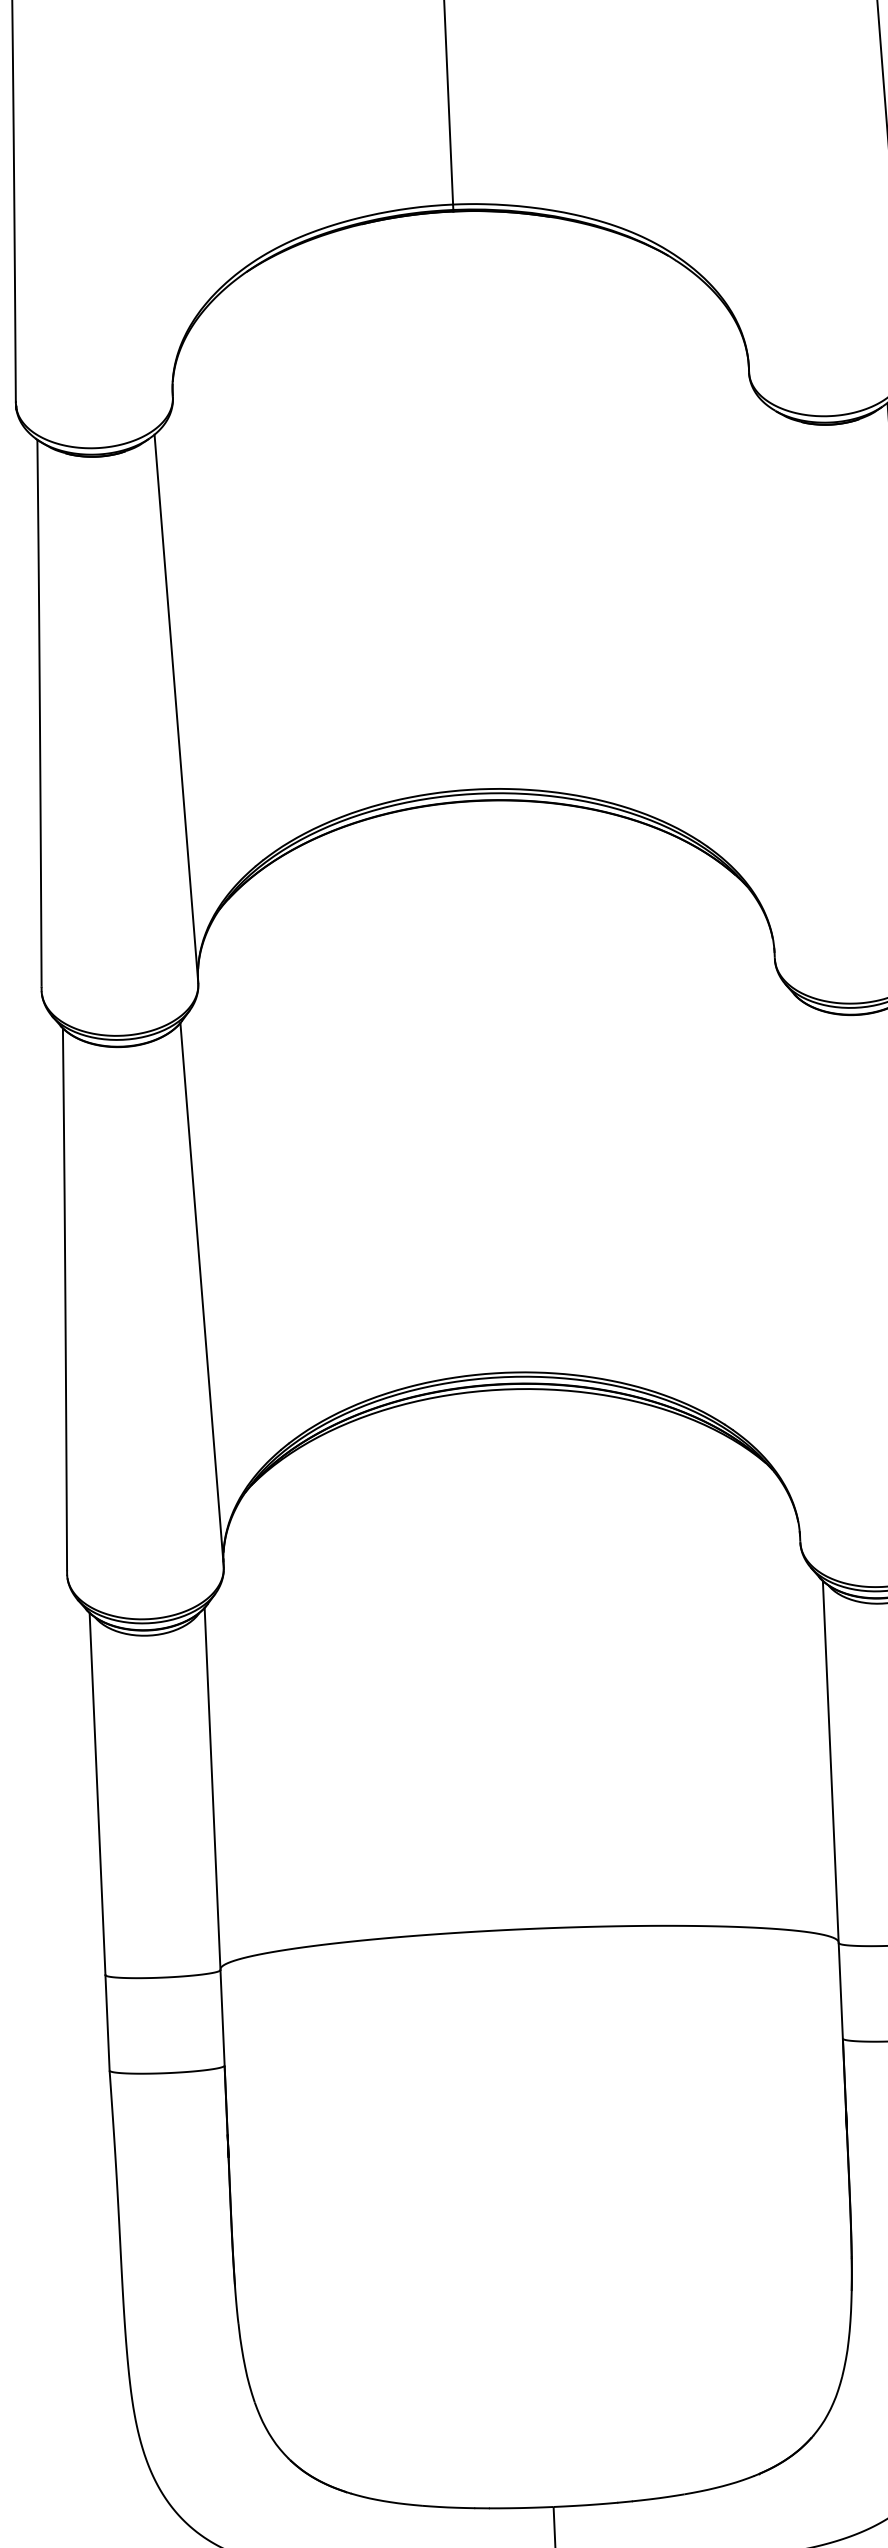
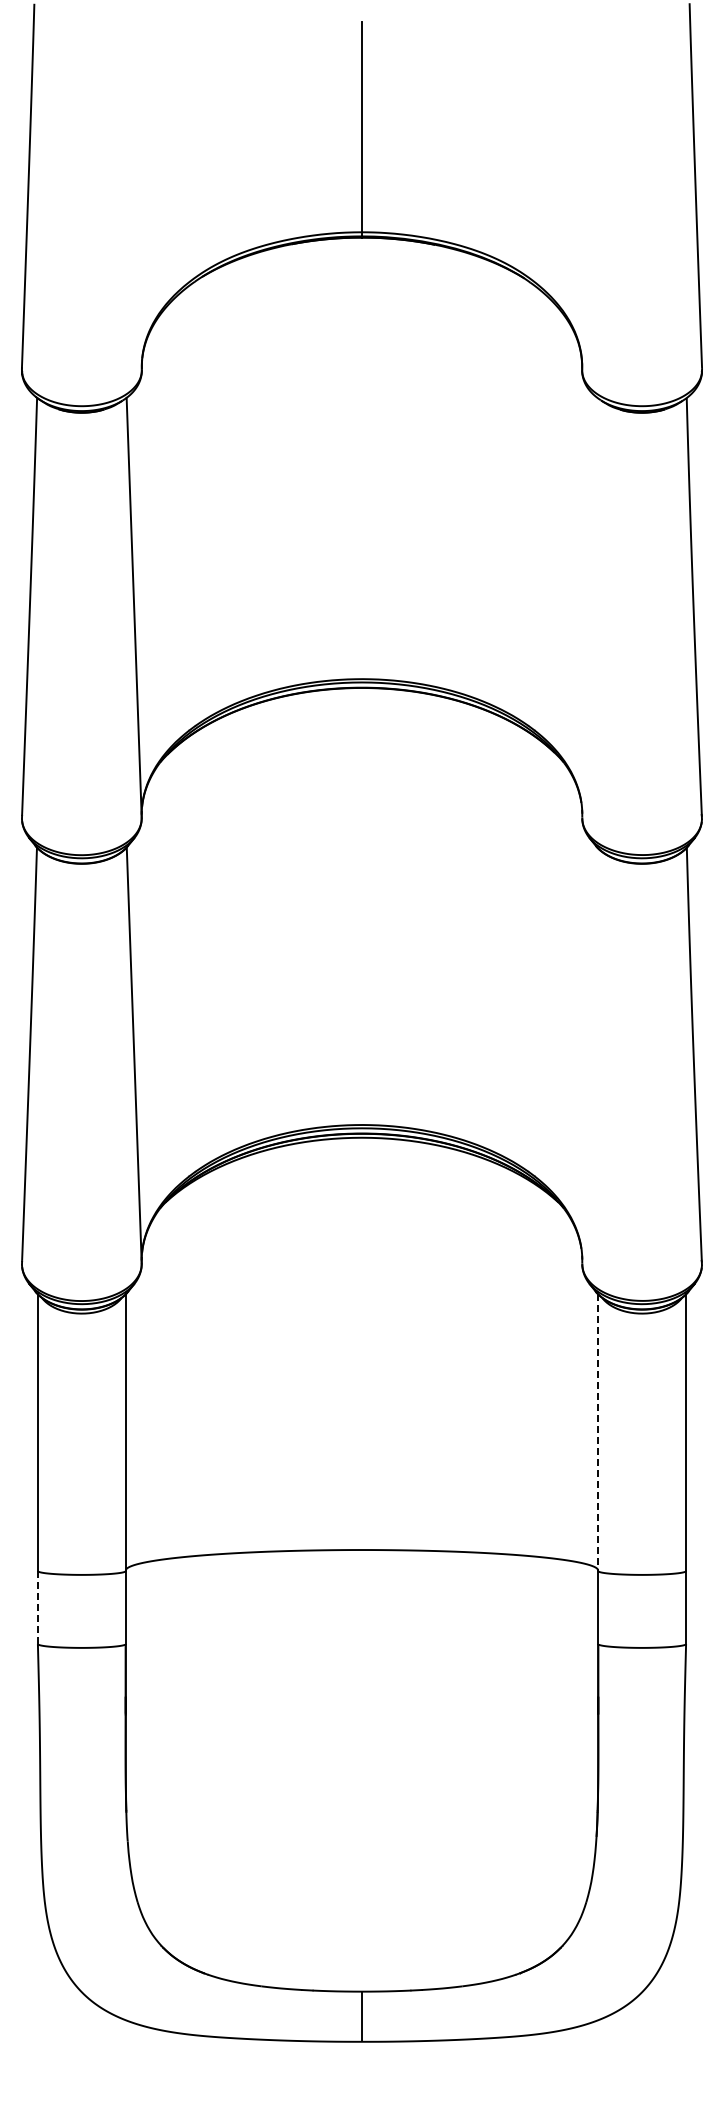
line: (831, 1763) -> (598, 1433), solid -> dashed
line: (107, 2022) -> (37, 1607), solid -> dashed

